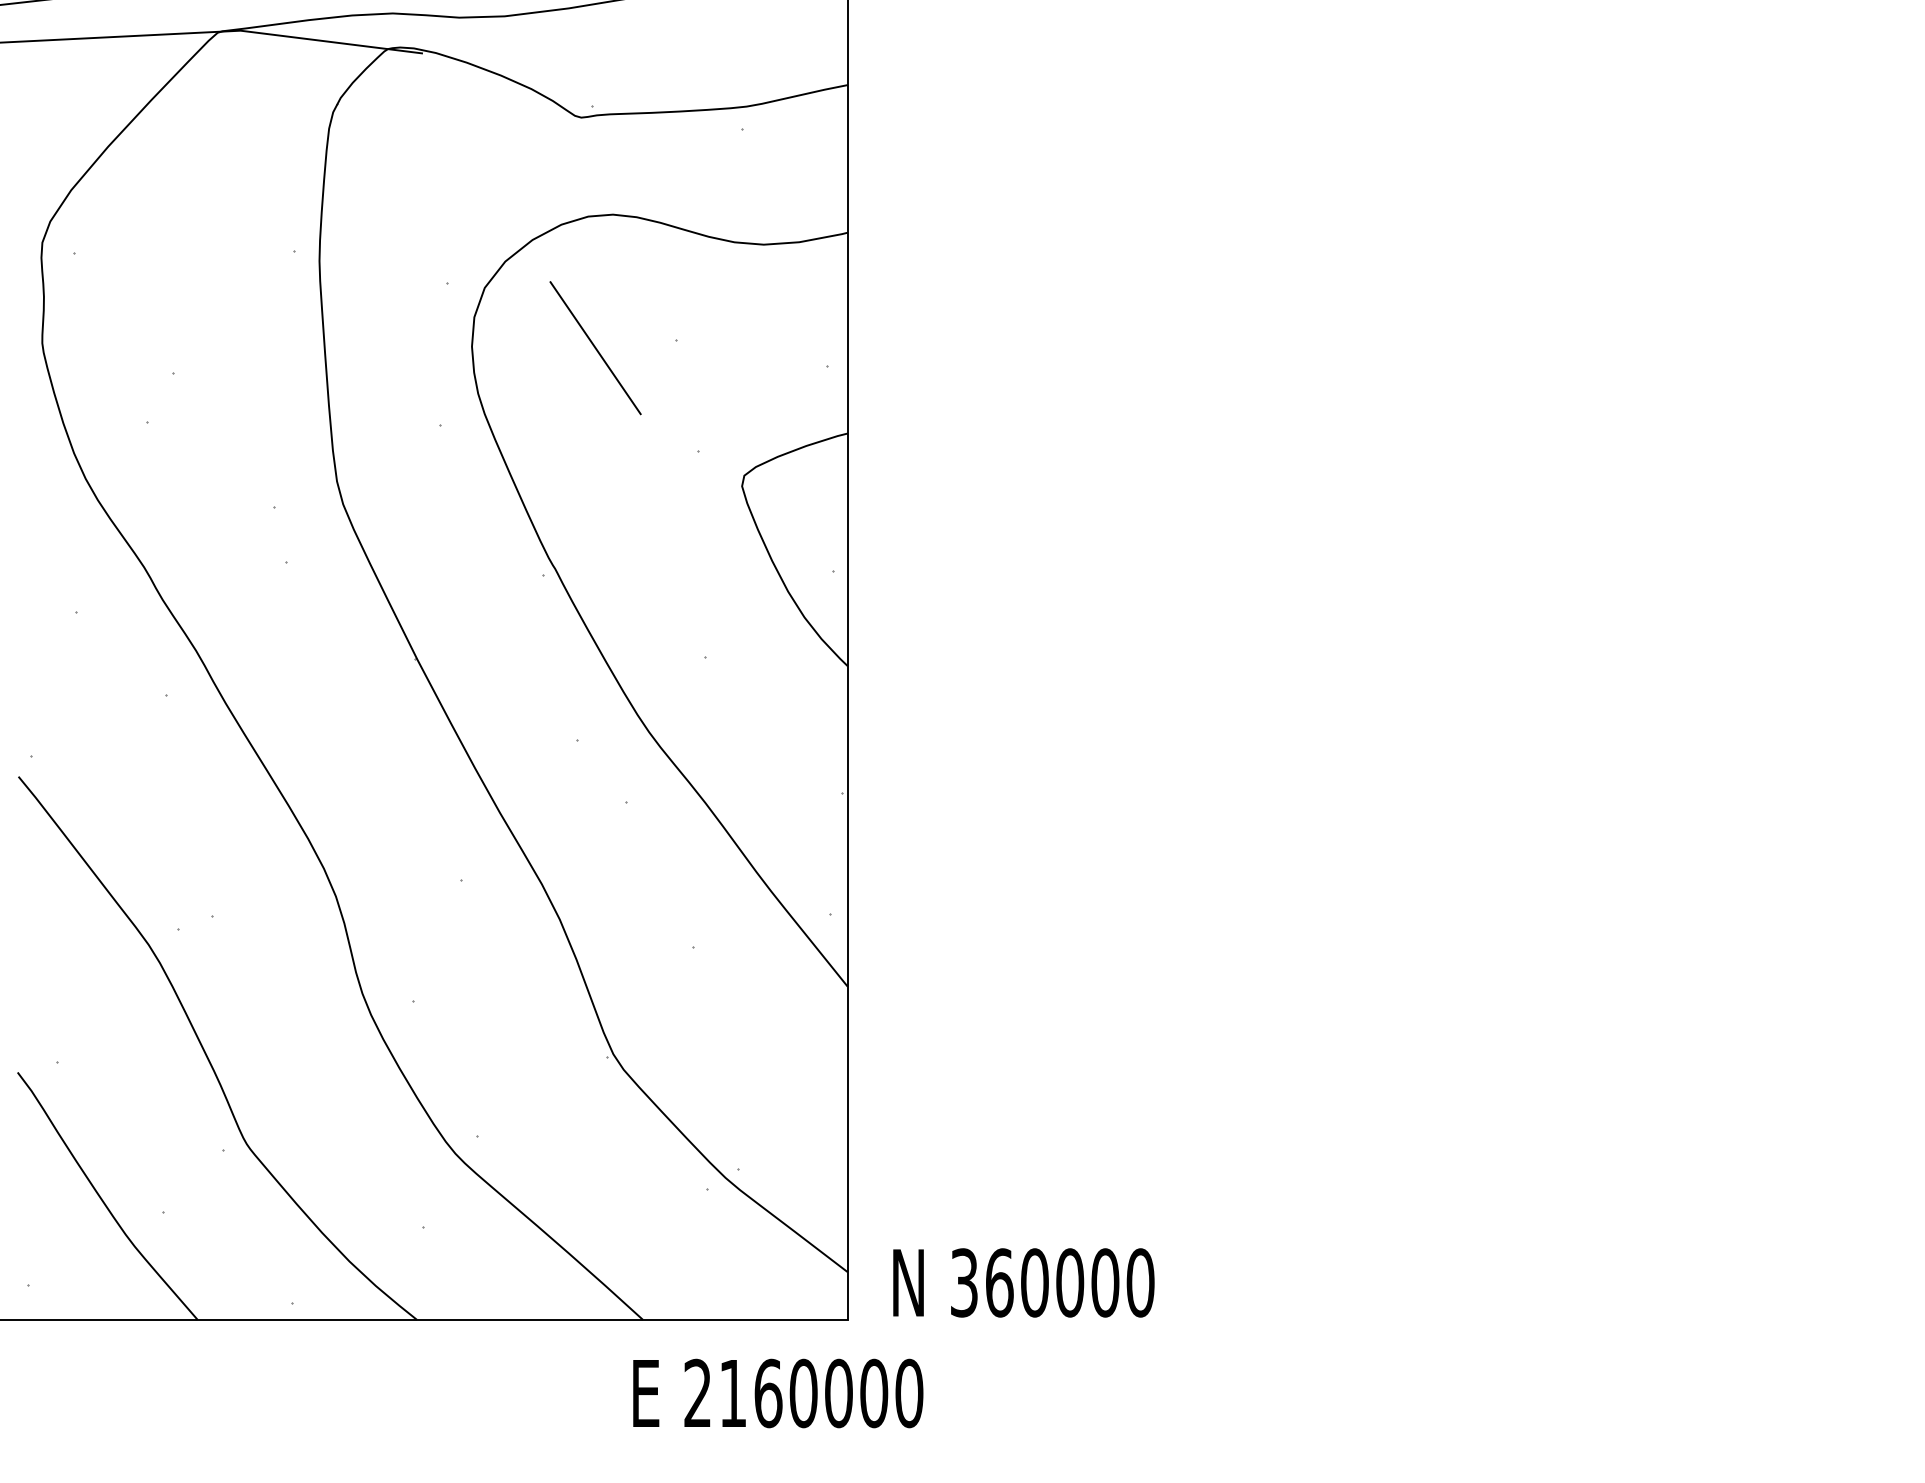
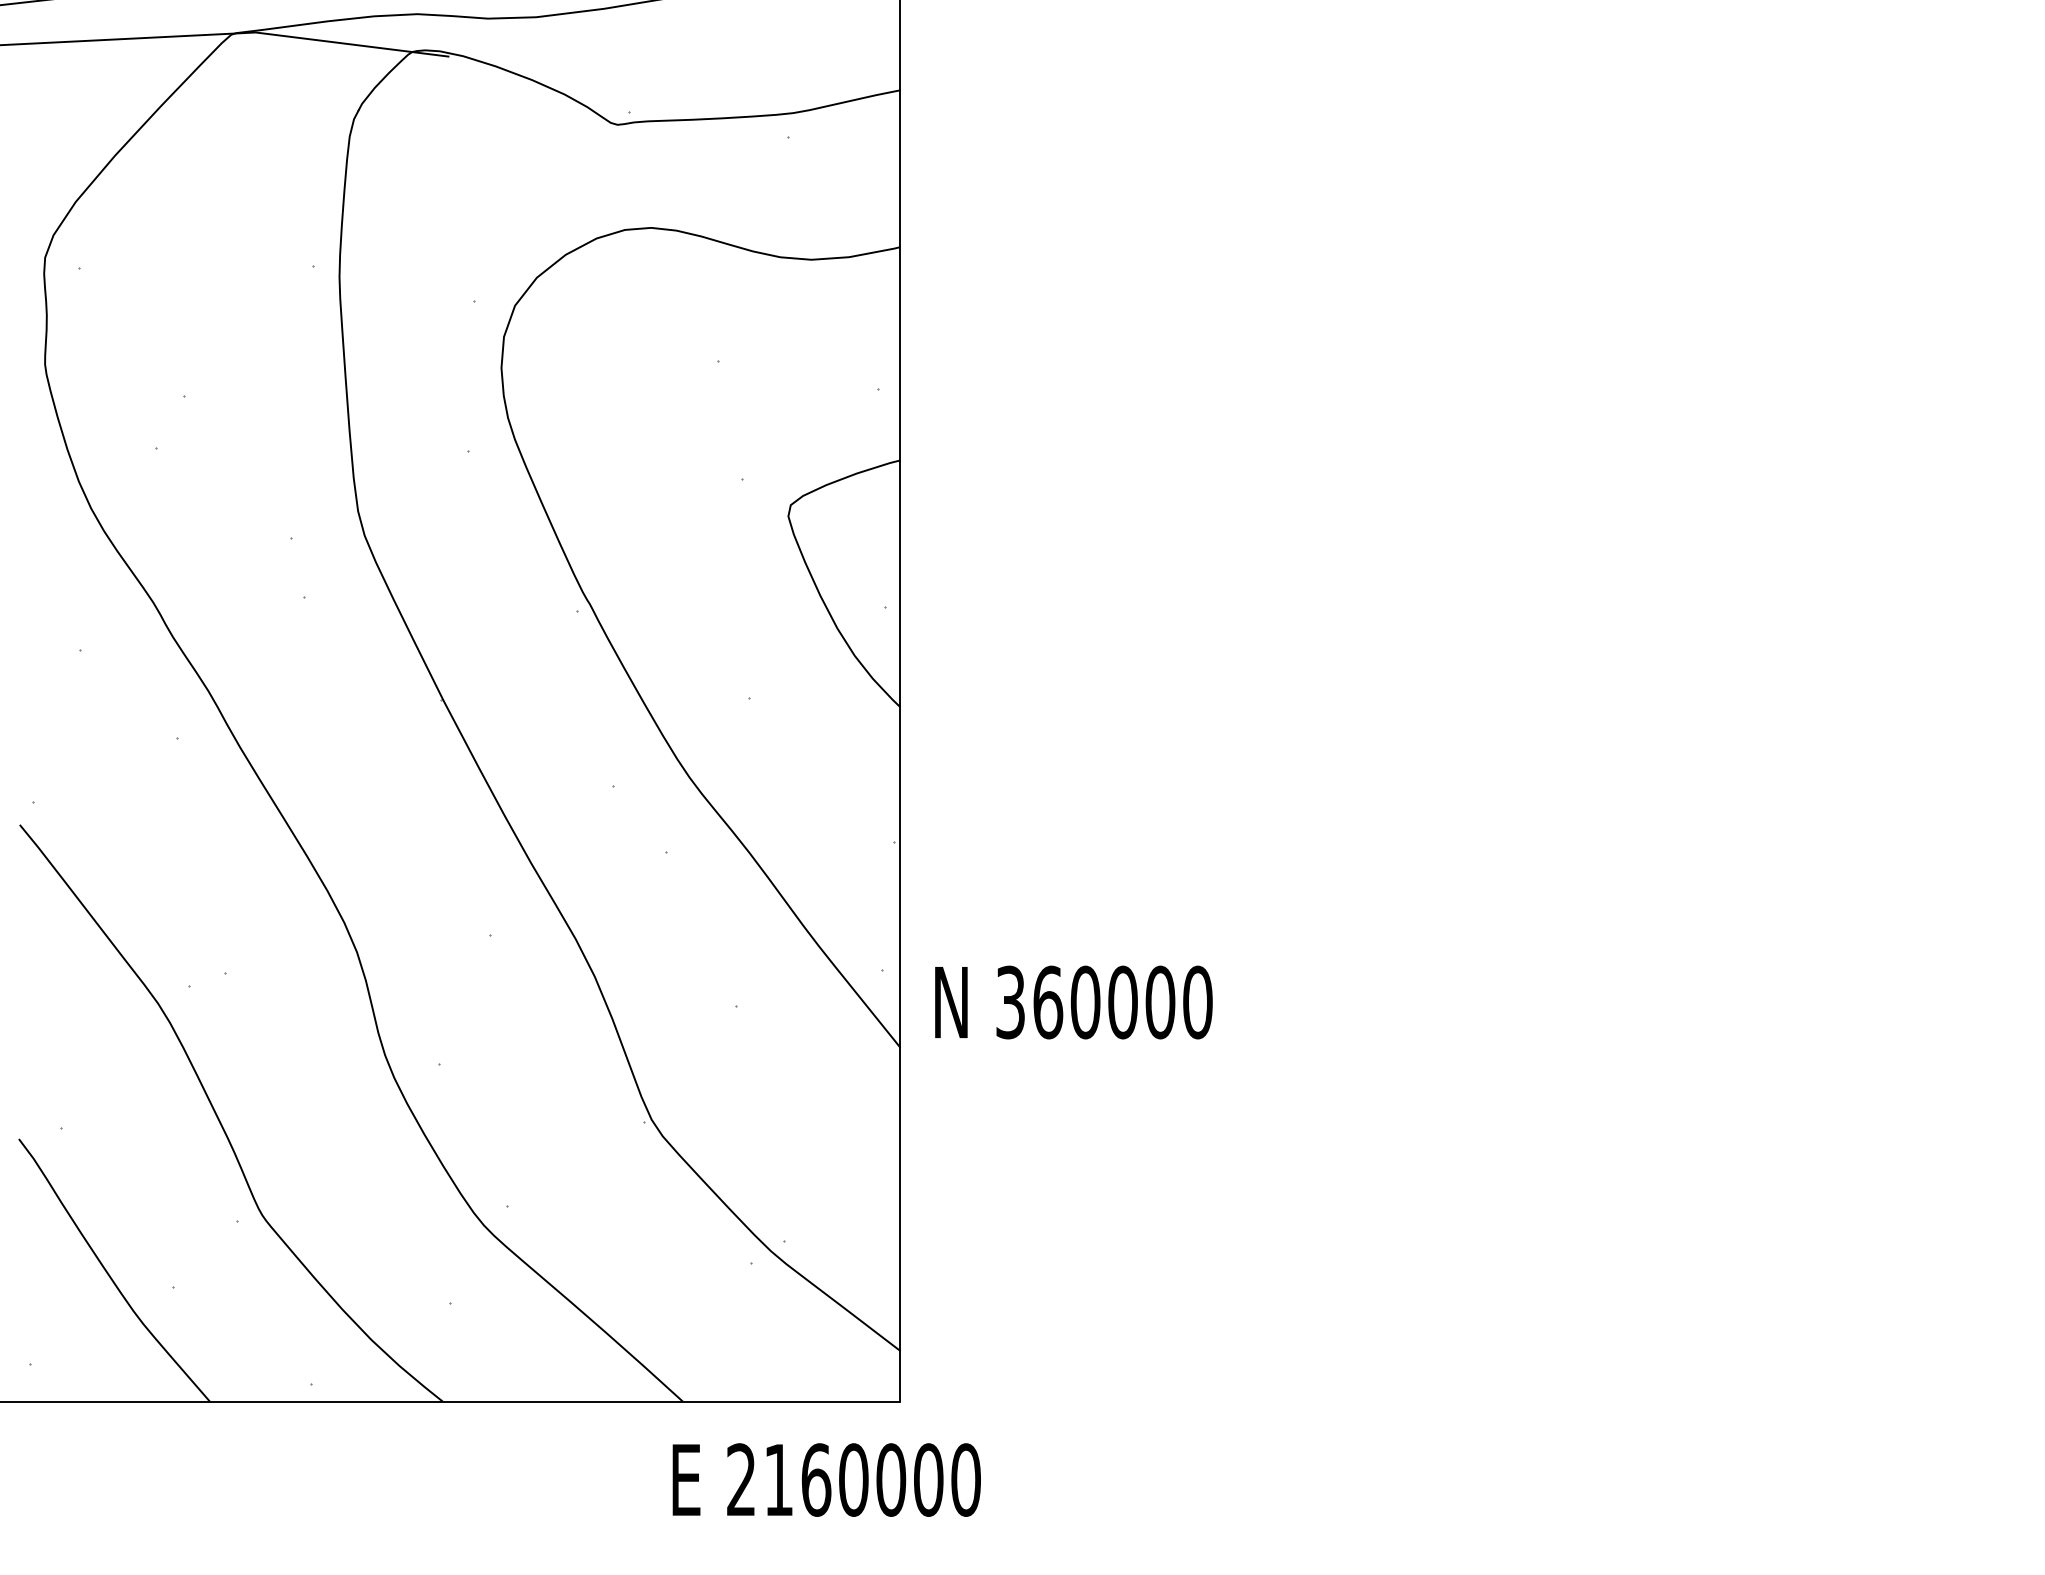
line: (595, 348) -> (632, 370), removed
text: (1023, 1282) -> (1073, 1002), moved

